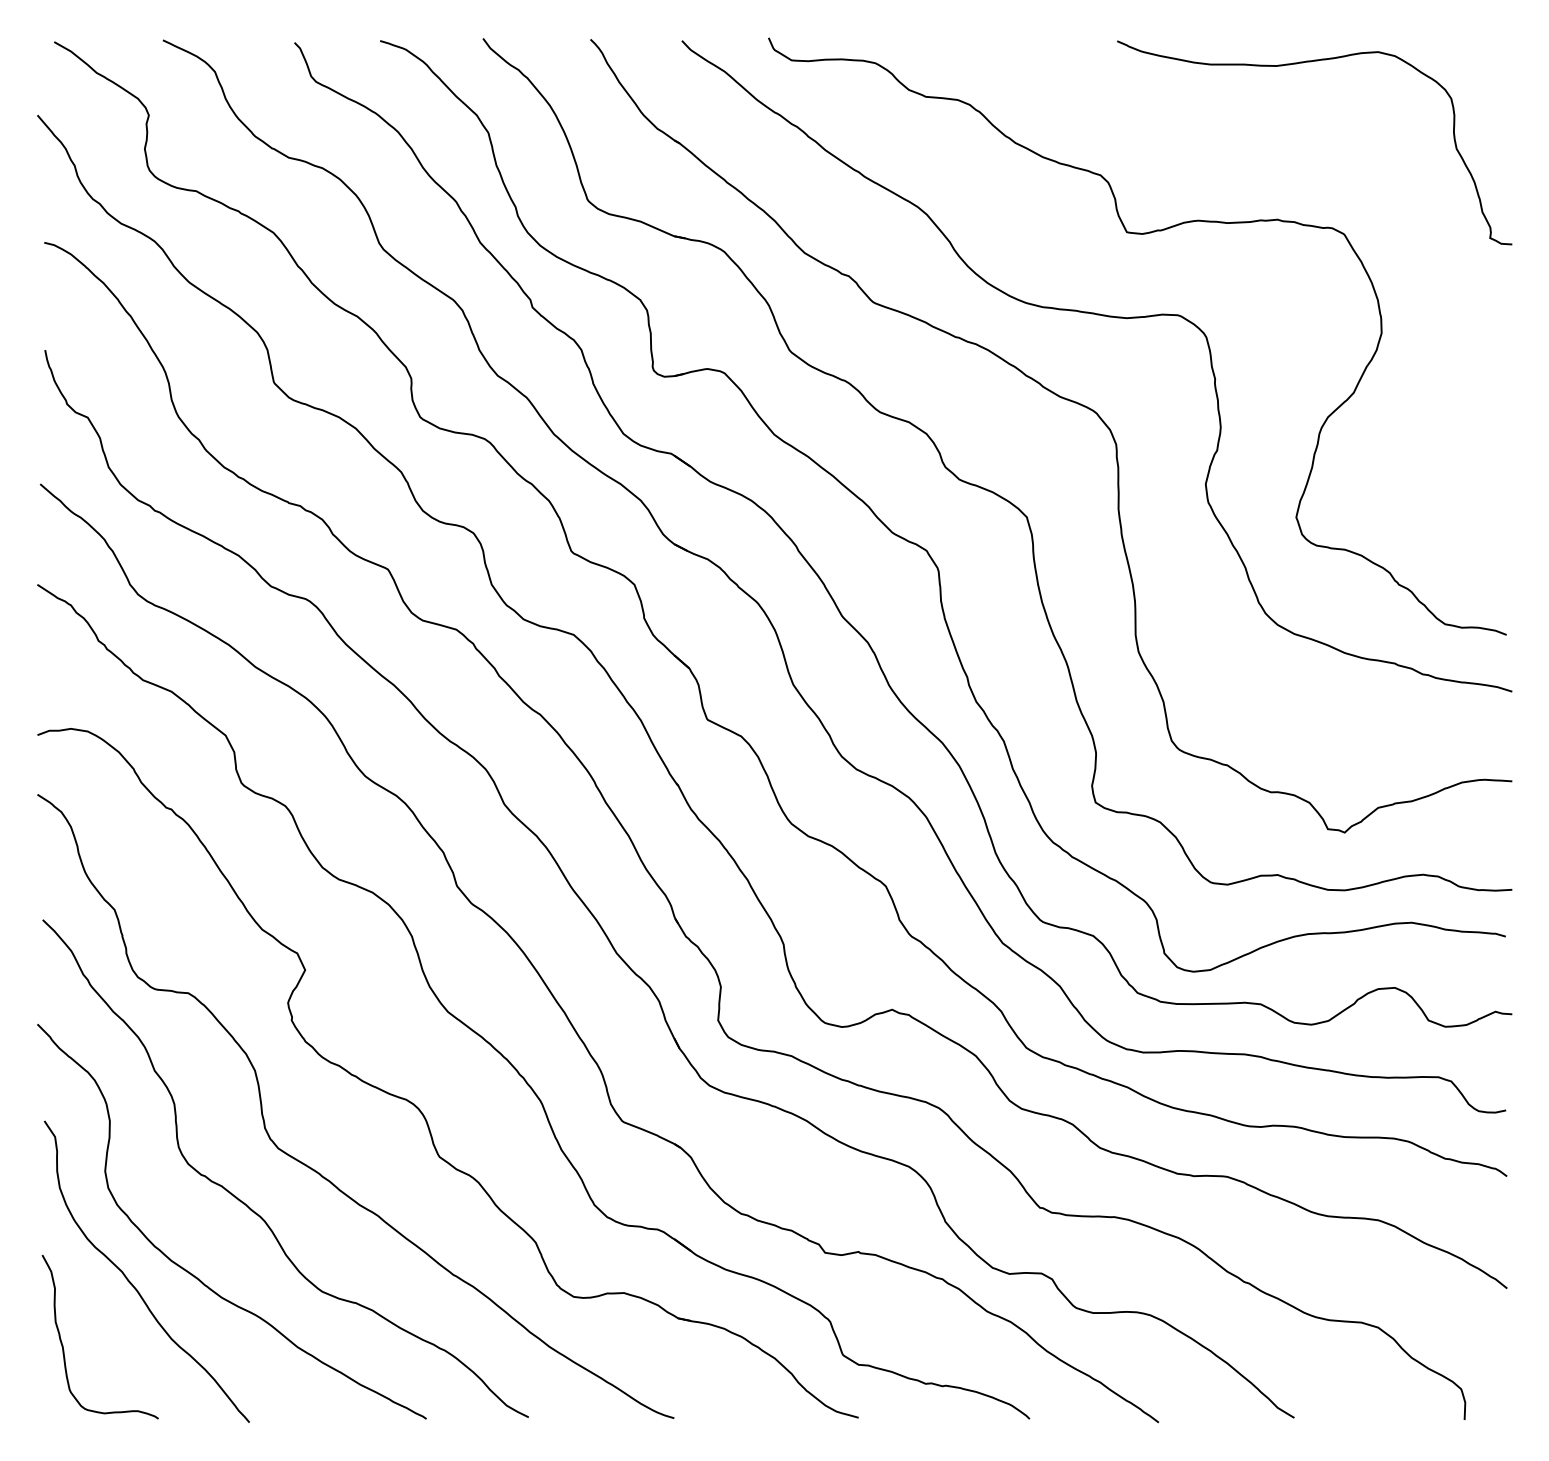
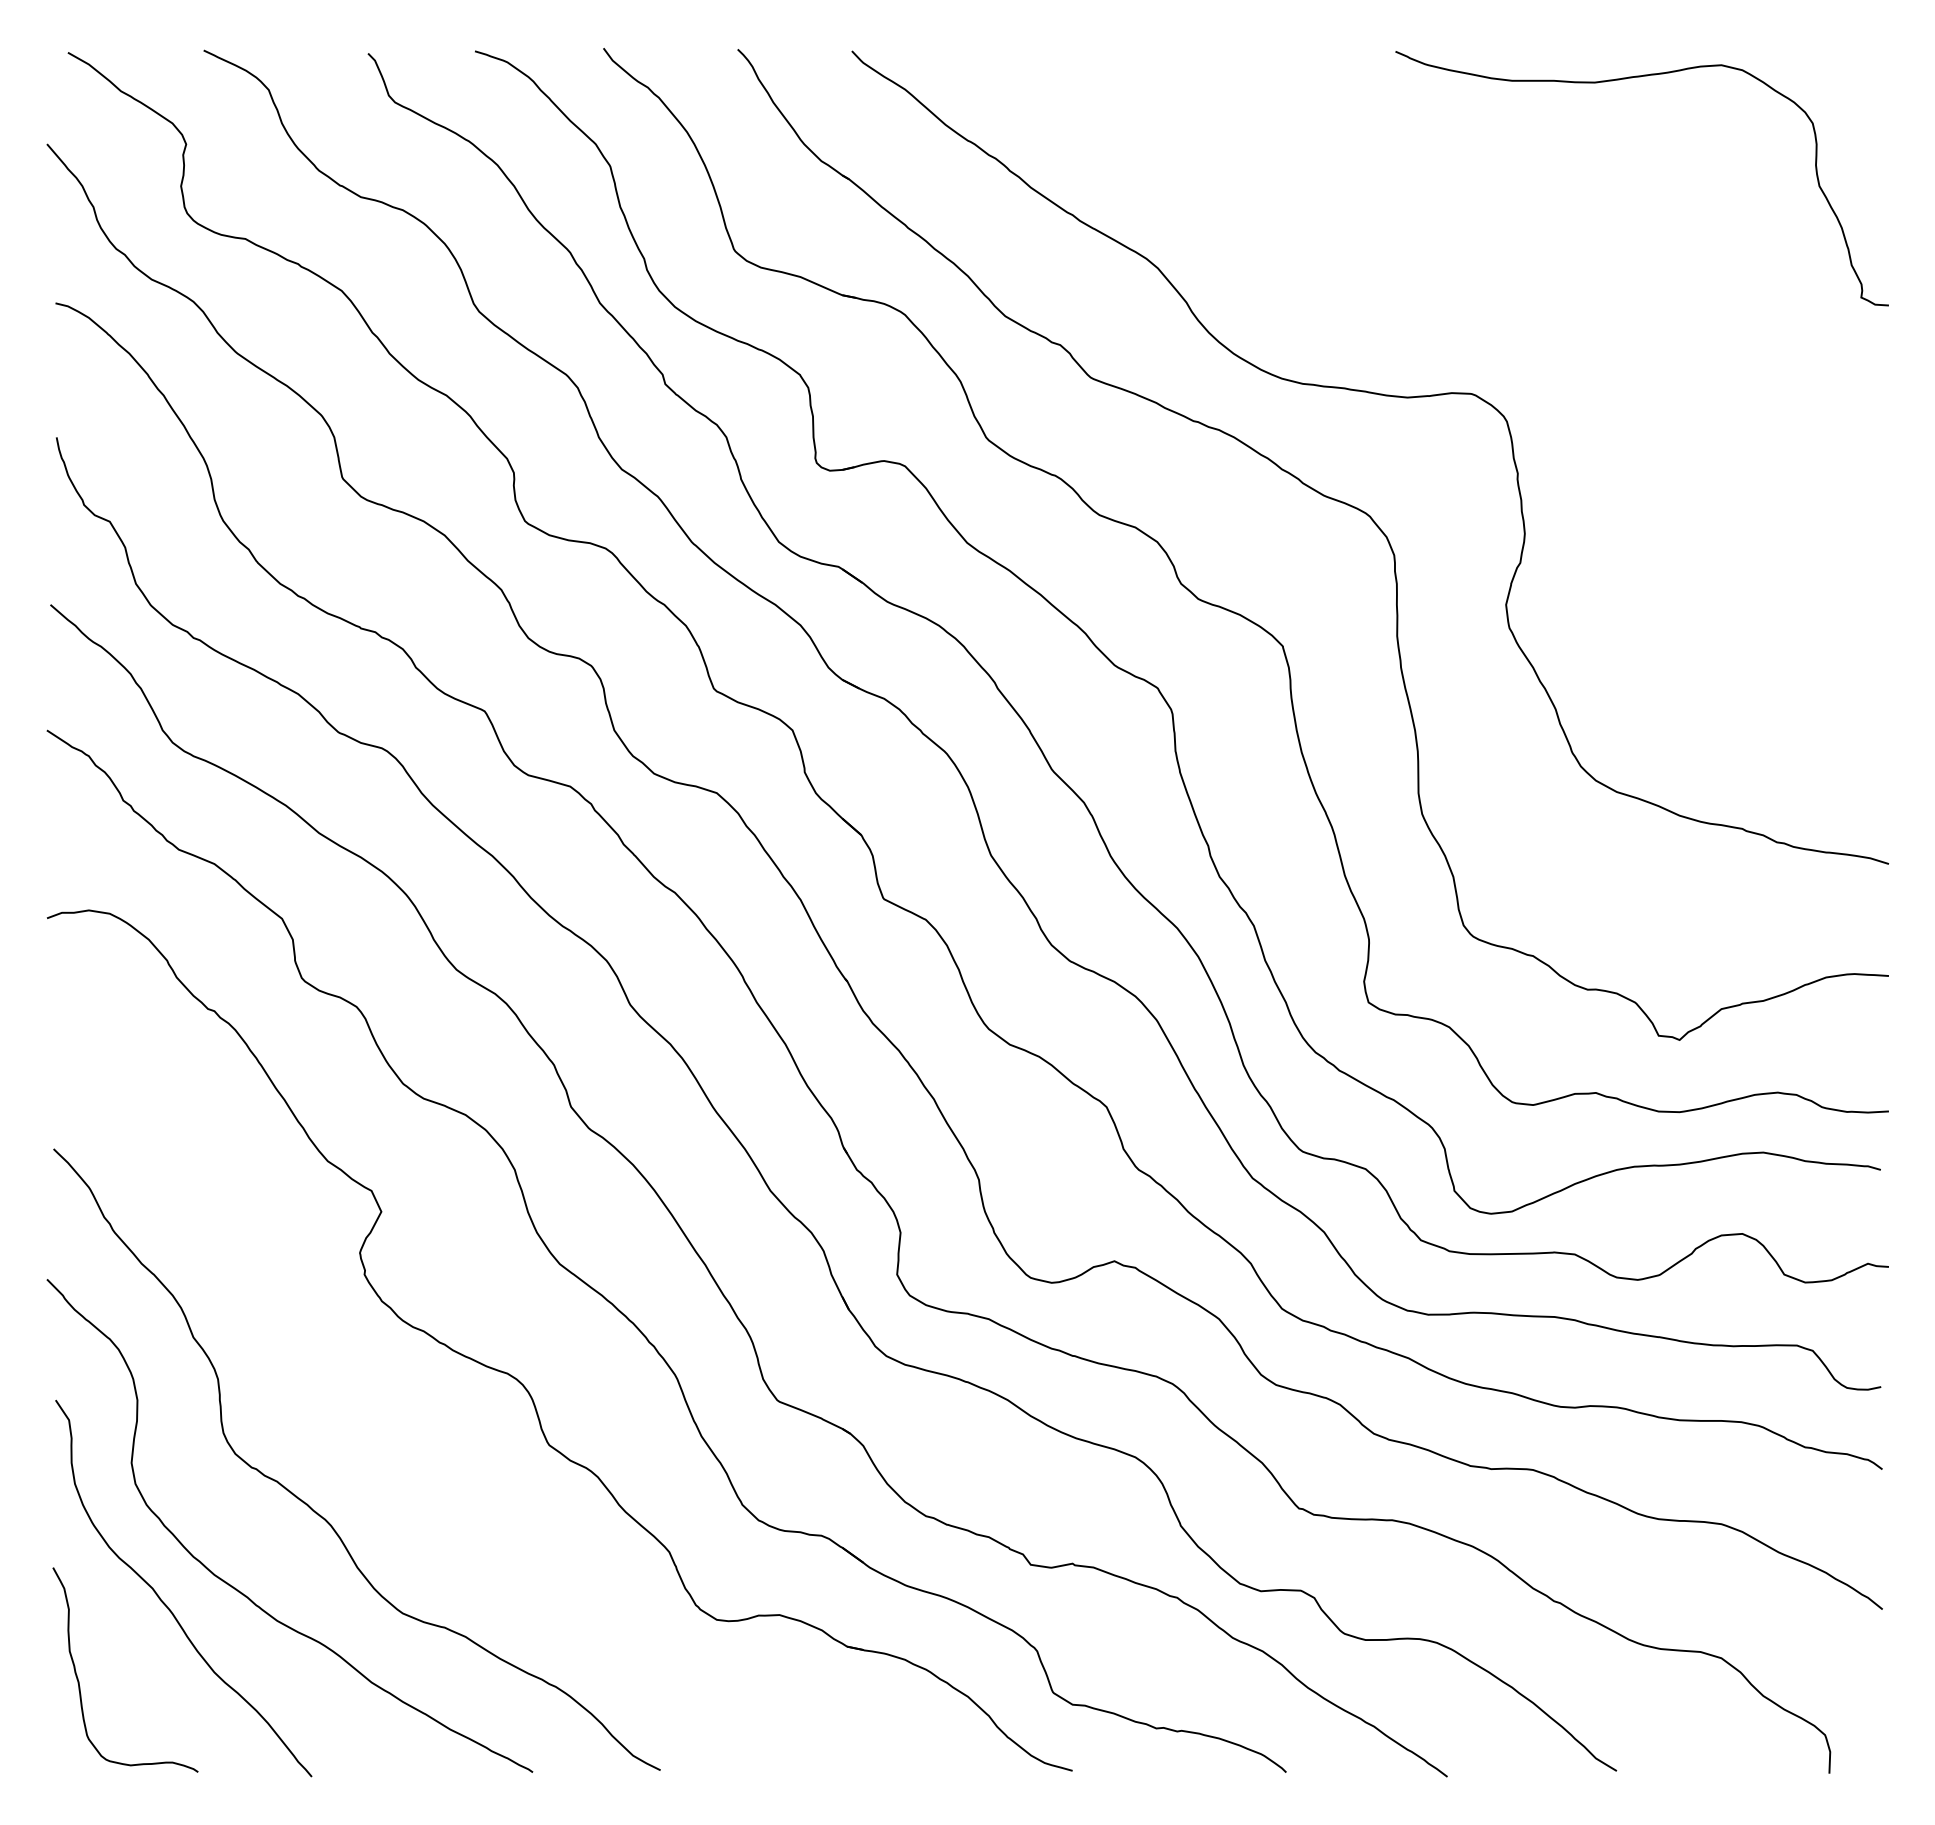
curve: (1140, 234) -> (1424, 293), removed
curve: (314, 1169) -> (392, 1460), removed

